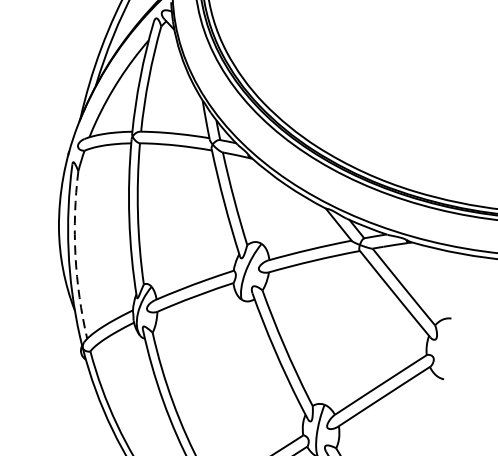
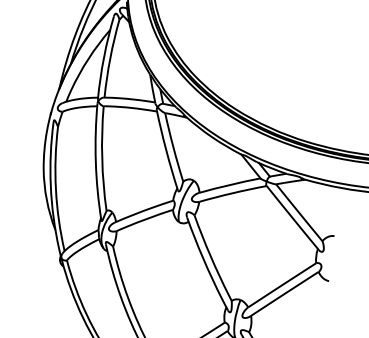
line: (74, 255) -> (55, 189), dashed -> solid

